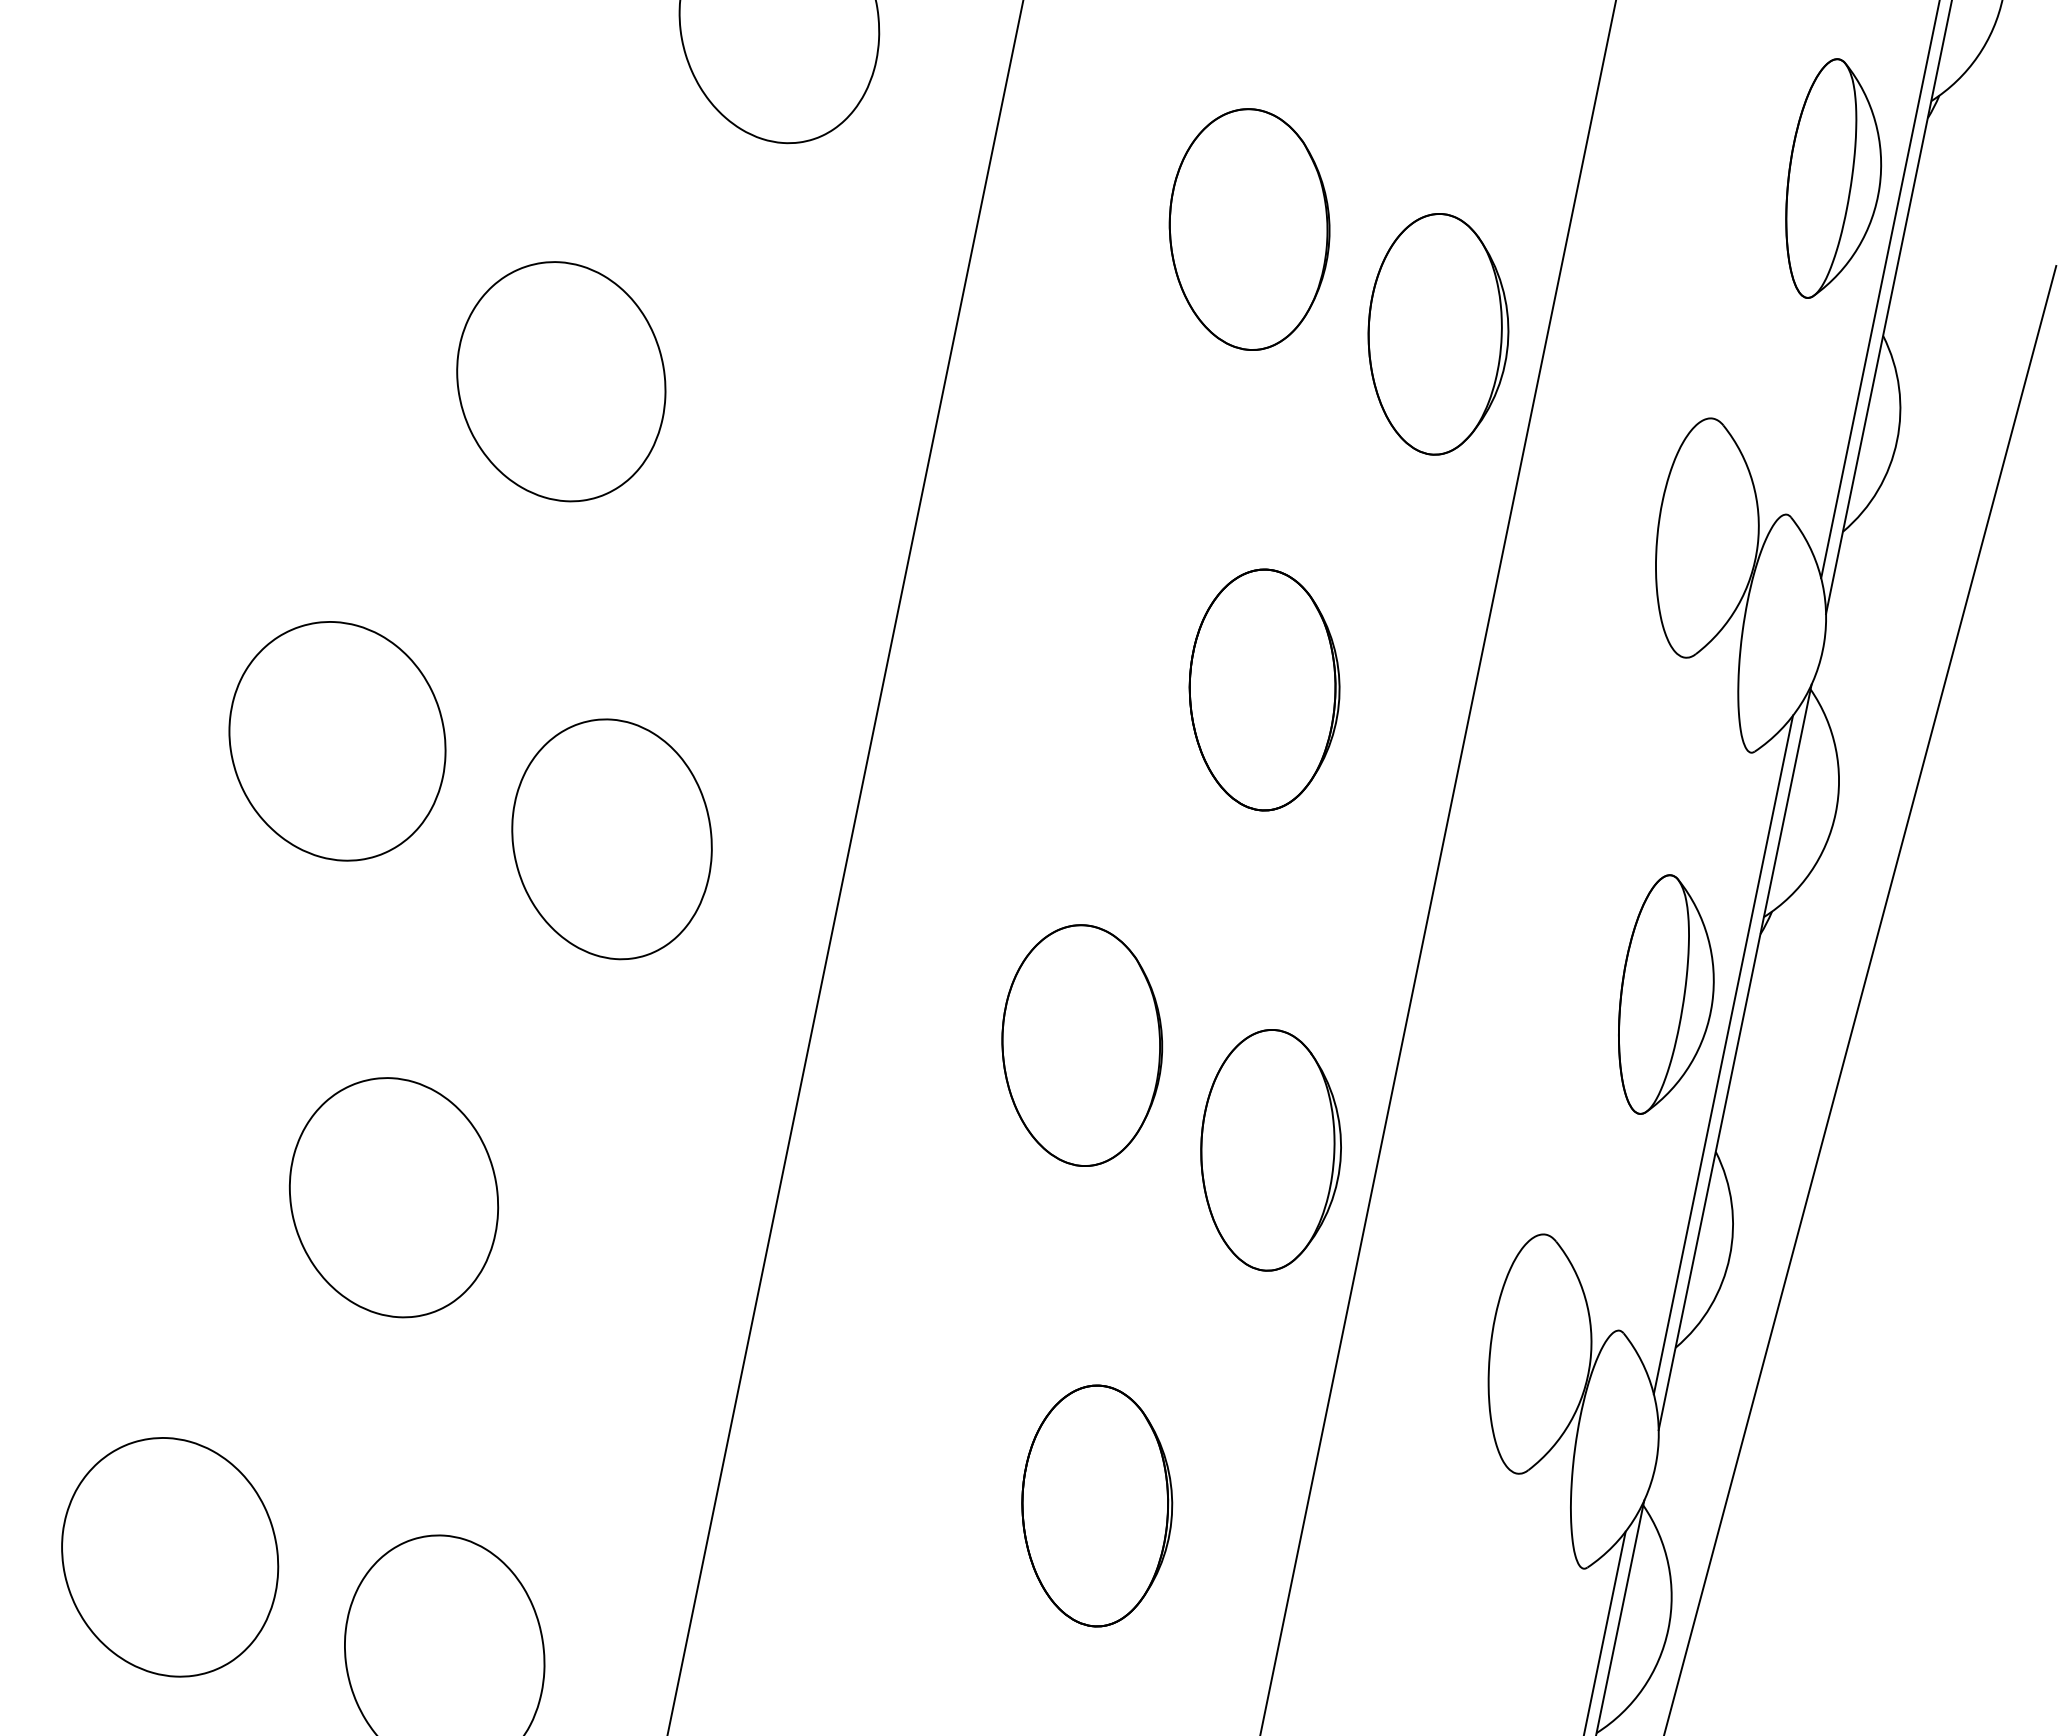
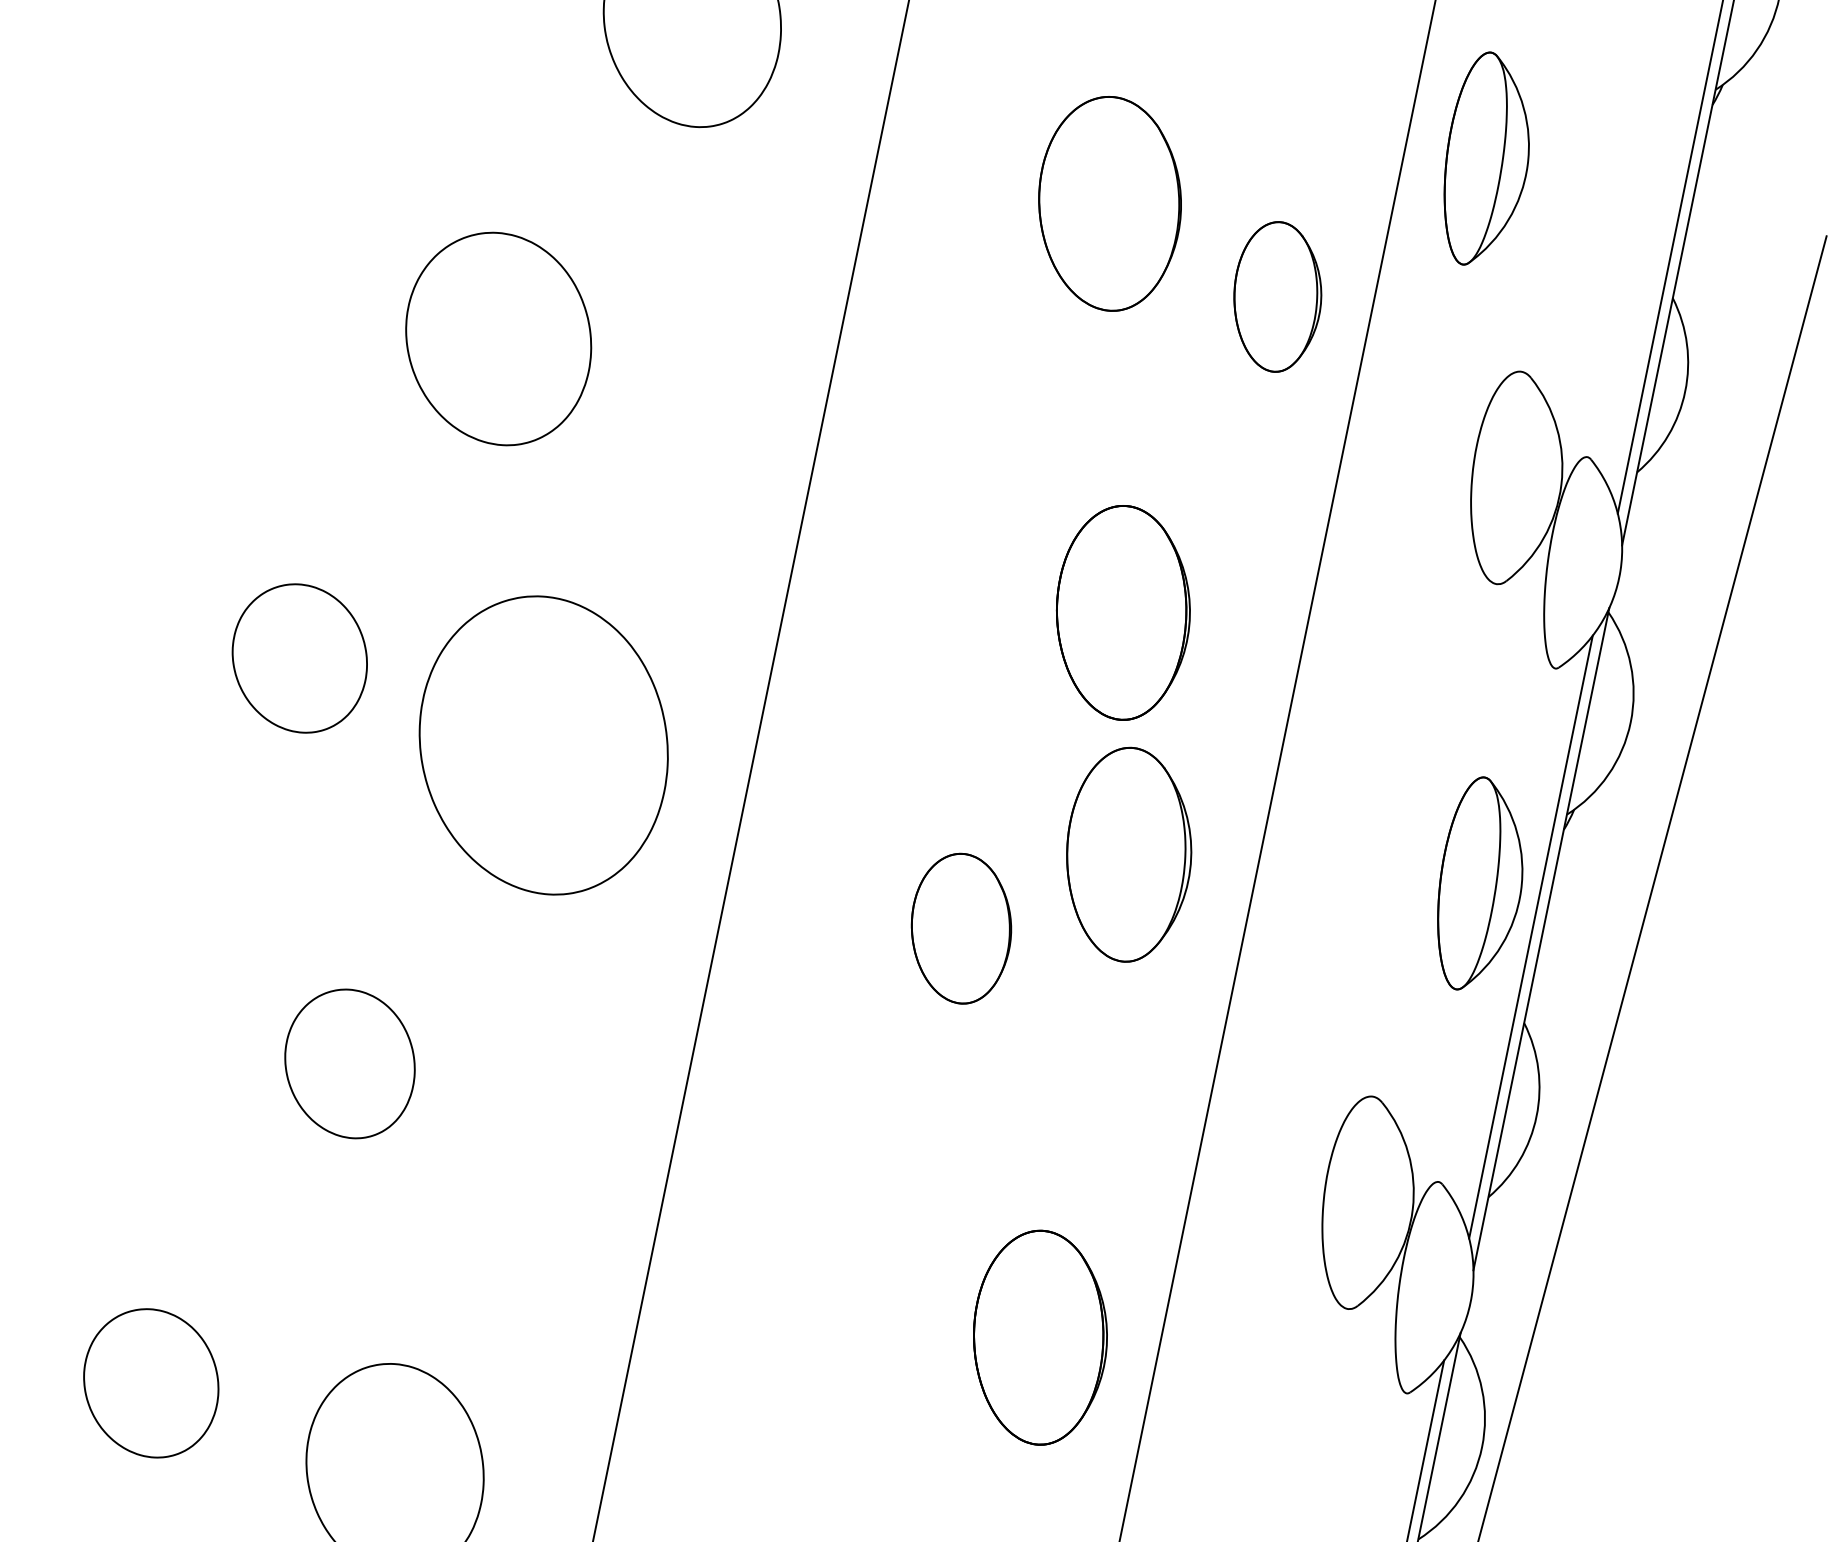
part: (1833, 178) -> (1486, 158), moved
part: (1438, 334) -> (1277, 297), size x0.7
part: (337, 741) -> (299, 658), size x0.7
part: (611, 839) -> (543, 745), size x1.4
part: (1082, 1045) -> (961, 928), size x0.7
part: (1270, 1150) -> (1128, 854), moved
part: (393, 1197) -> (349, 1063), size x0.7
part: (1097, 1505) -> (1040, 1337), moved
part: (170, 1557) -> (151, 1383), size x0.7

